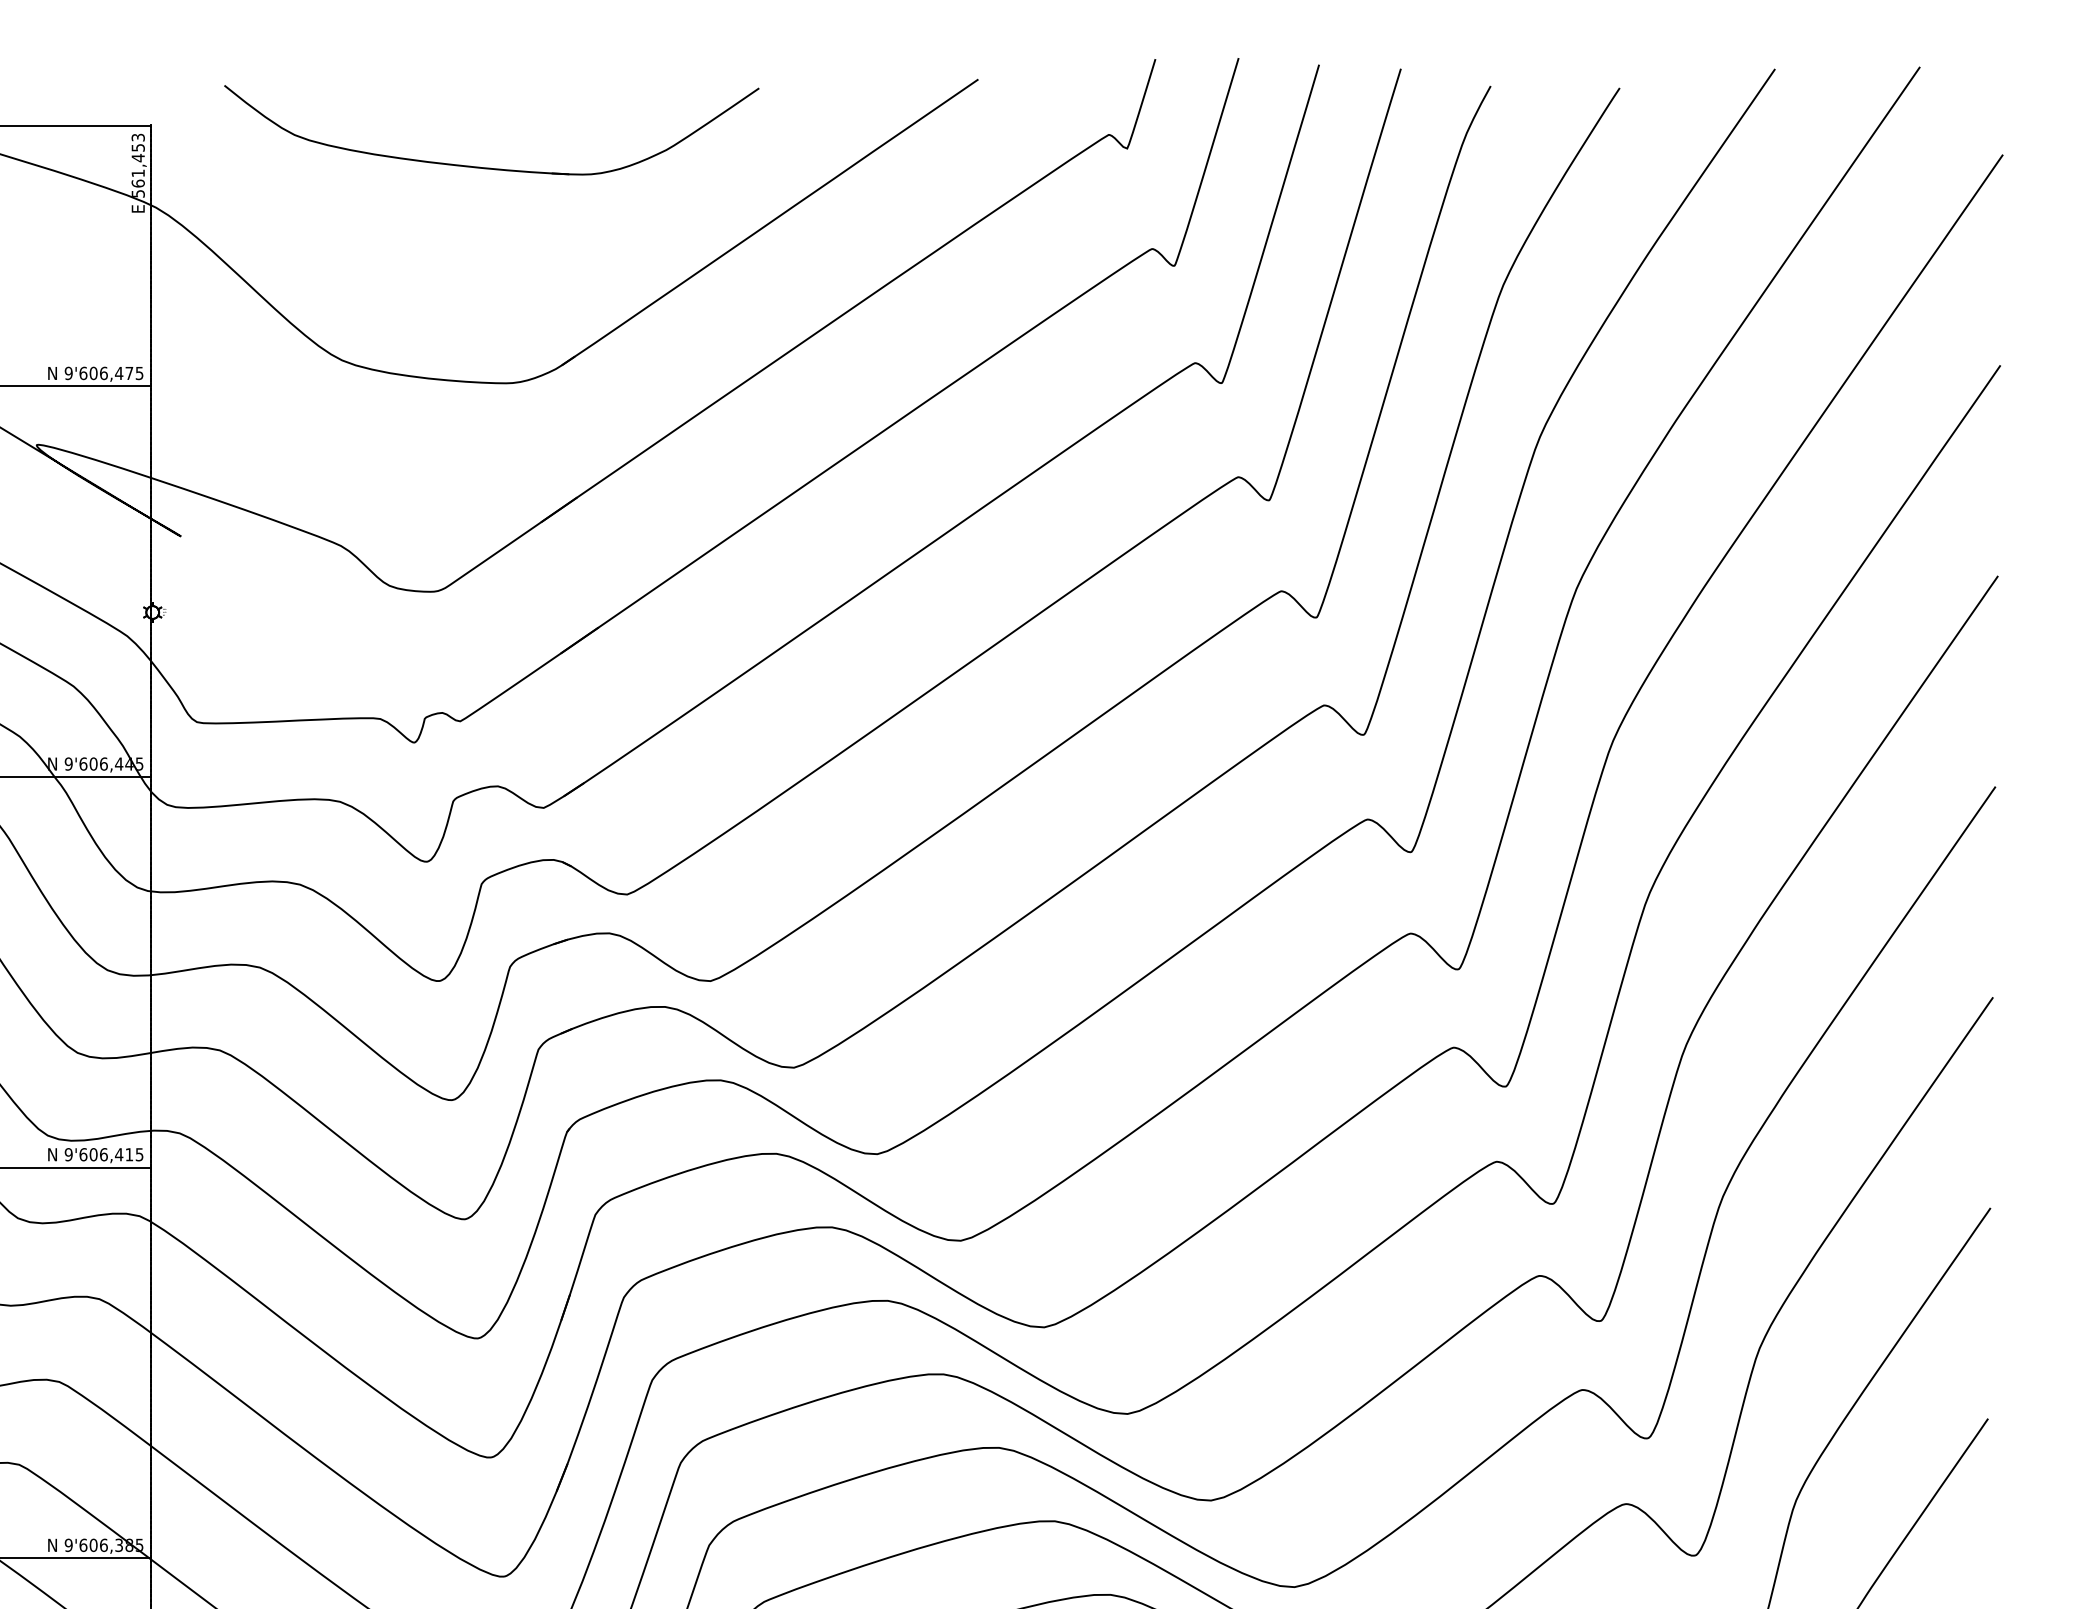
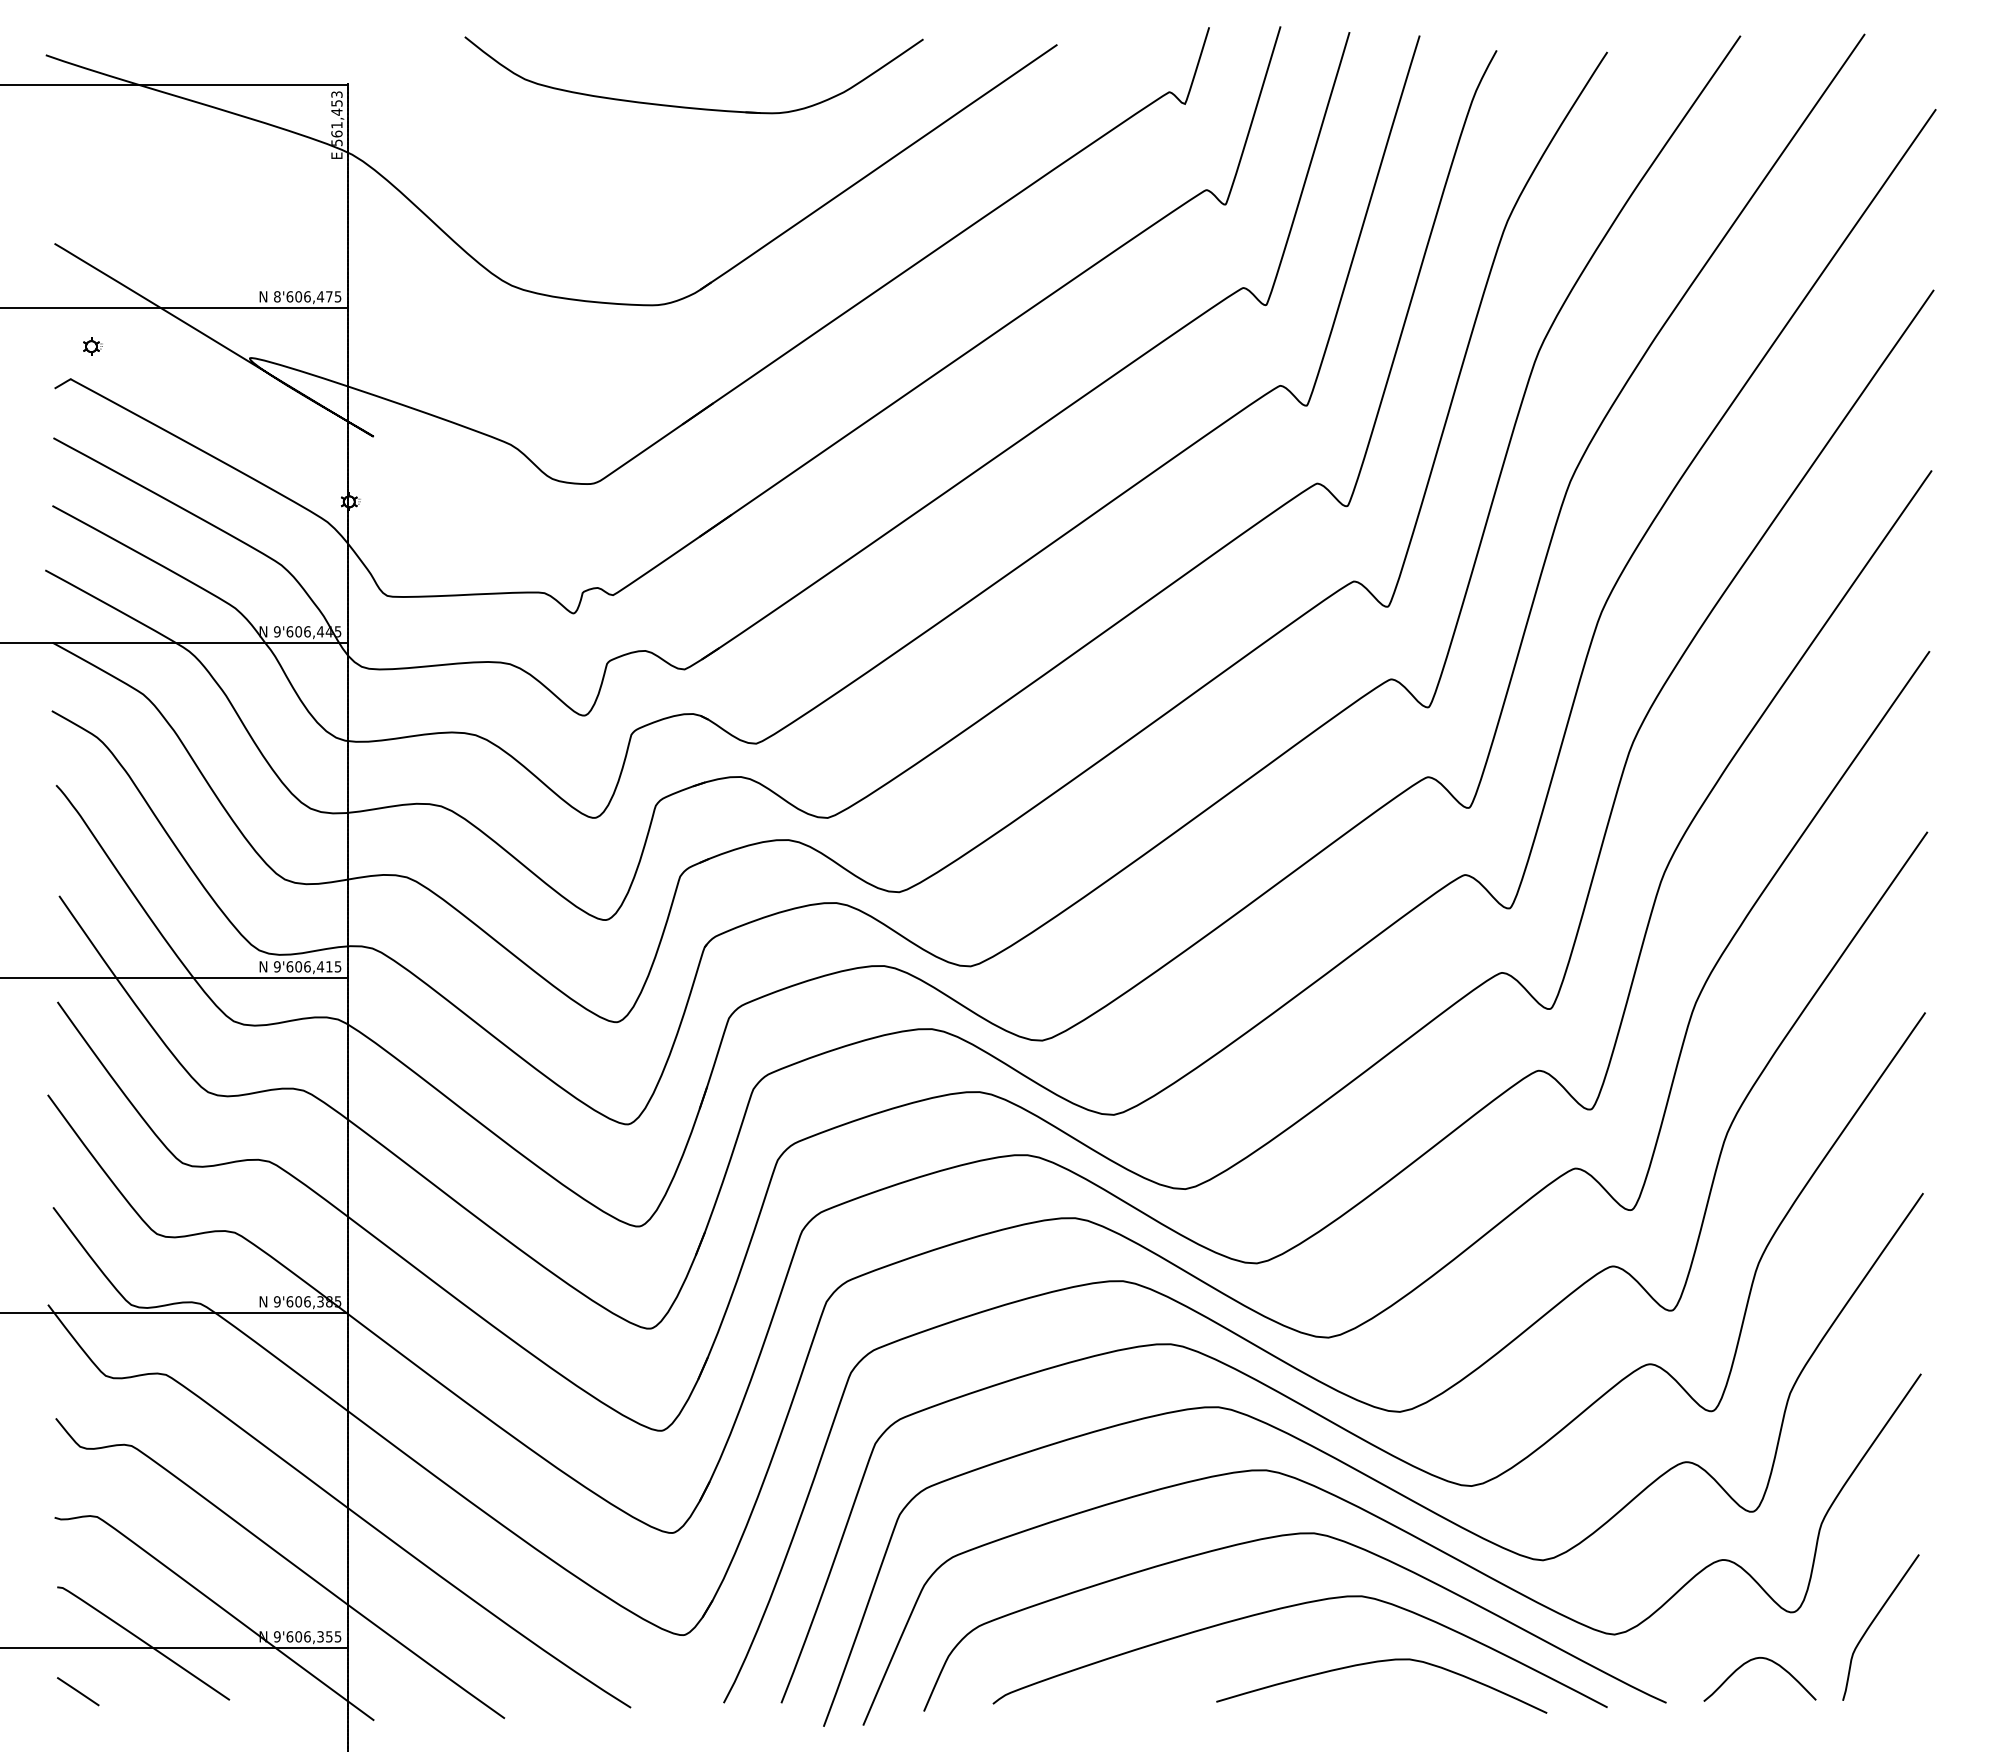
part: (484, 166) -> (687, 106), moved
text: (68, 373) -> (277, 296), 9'606,475 -> 8'606,475

